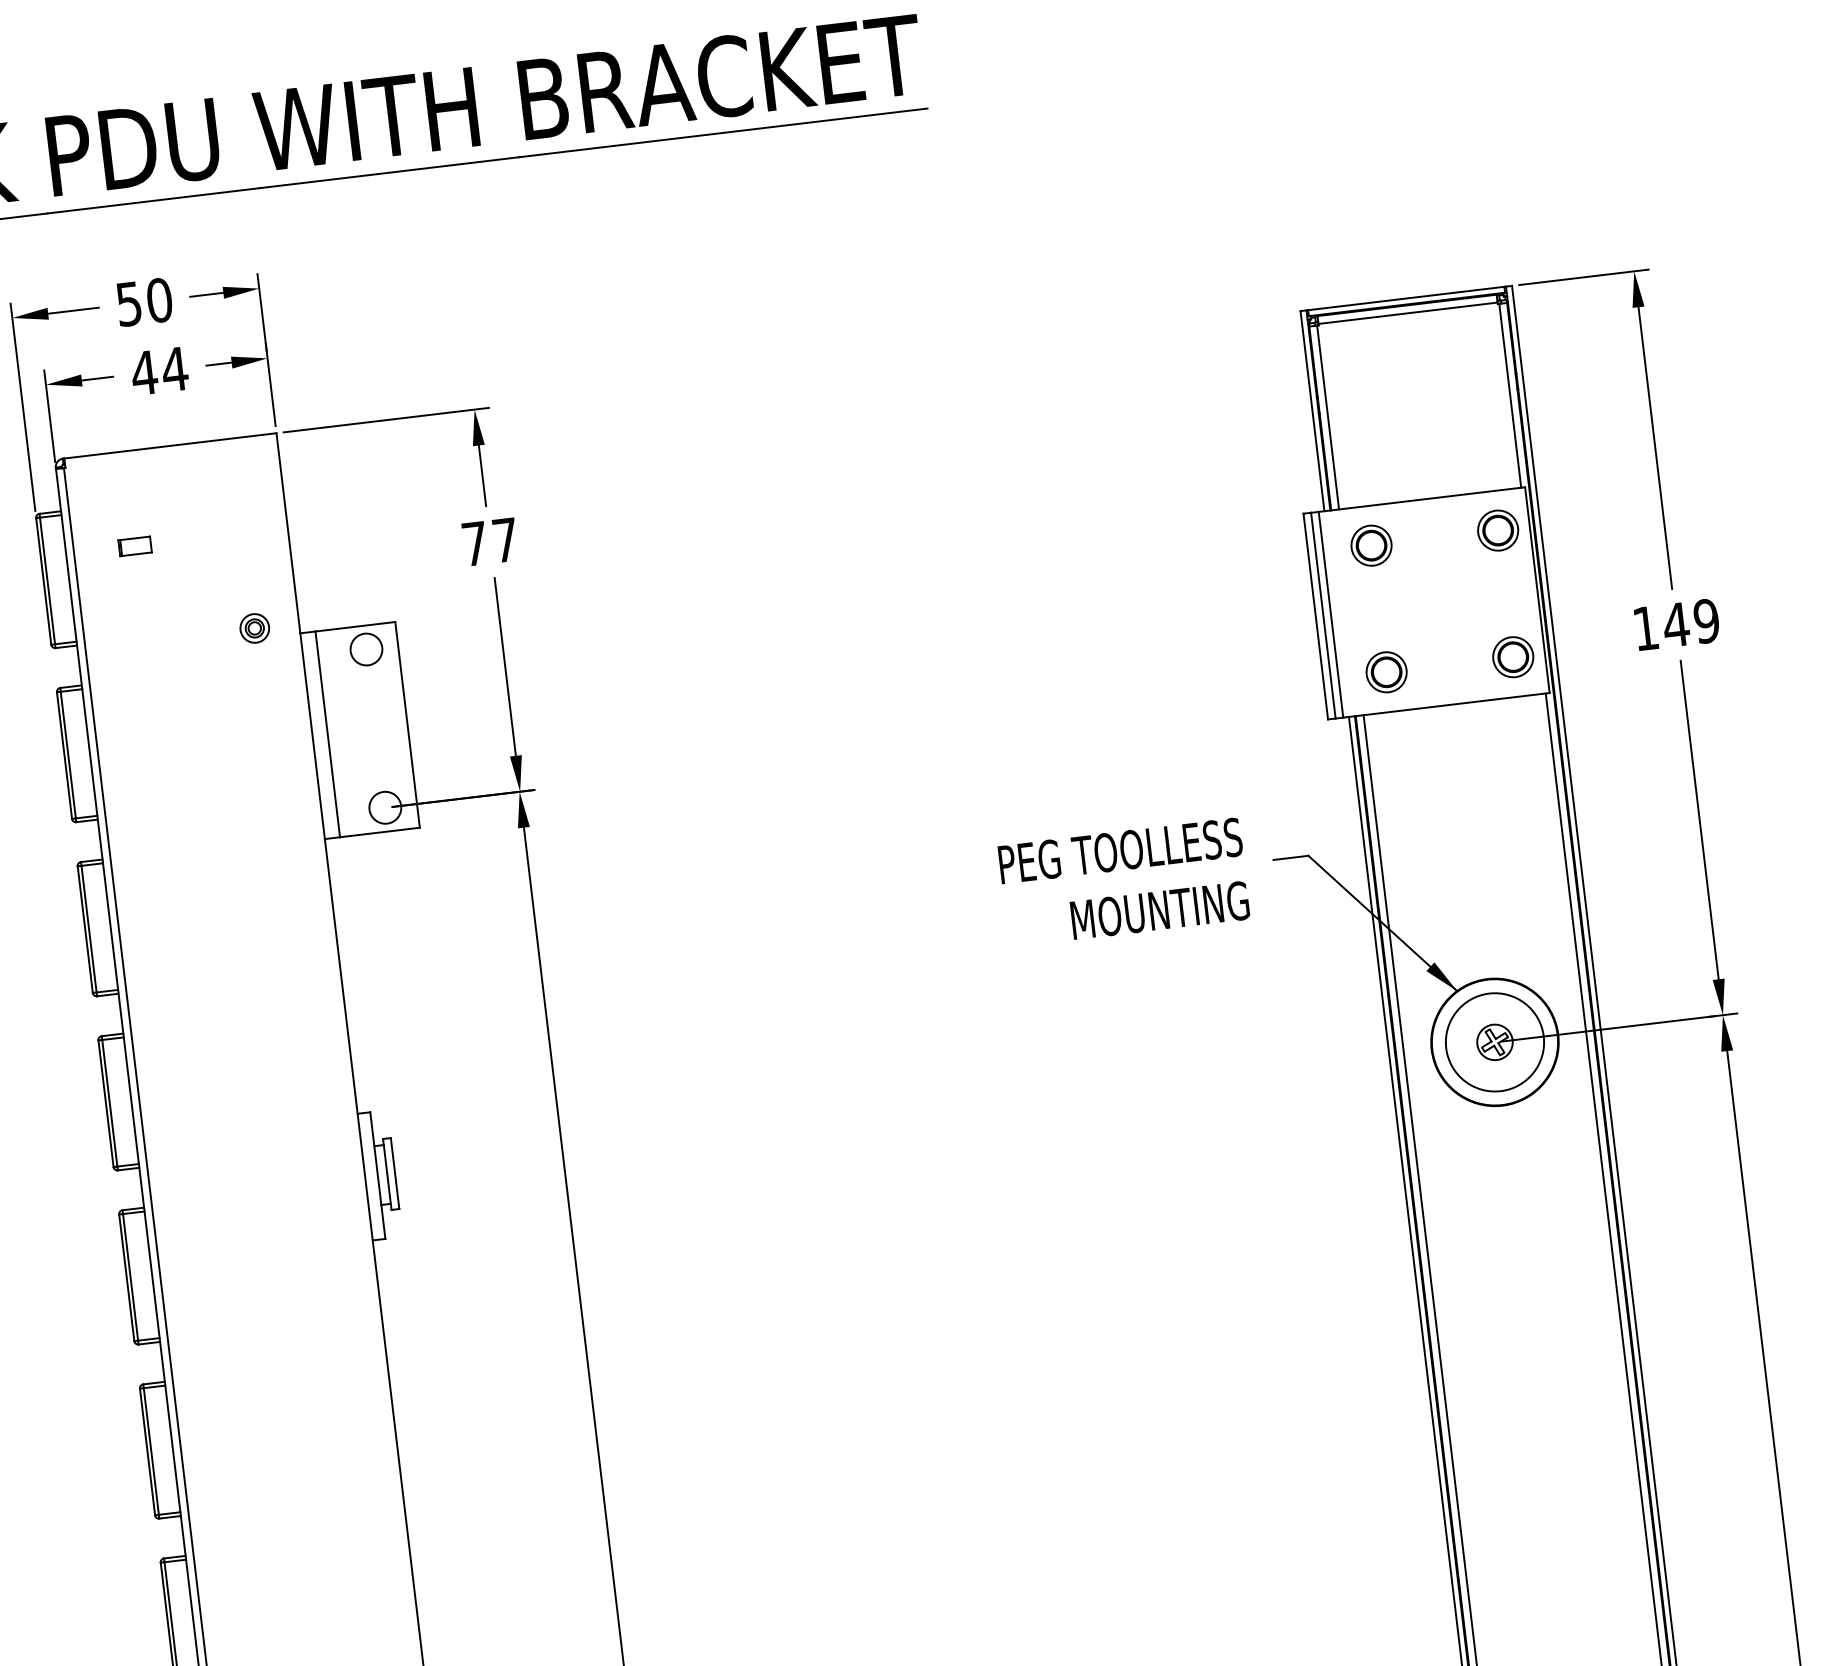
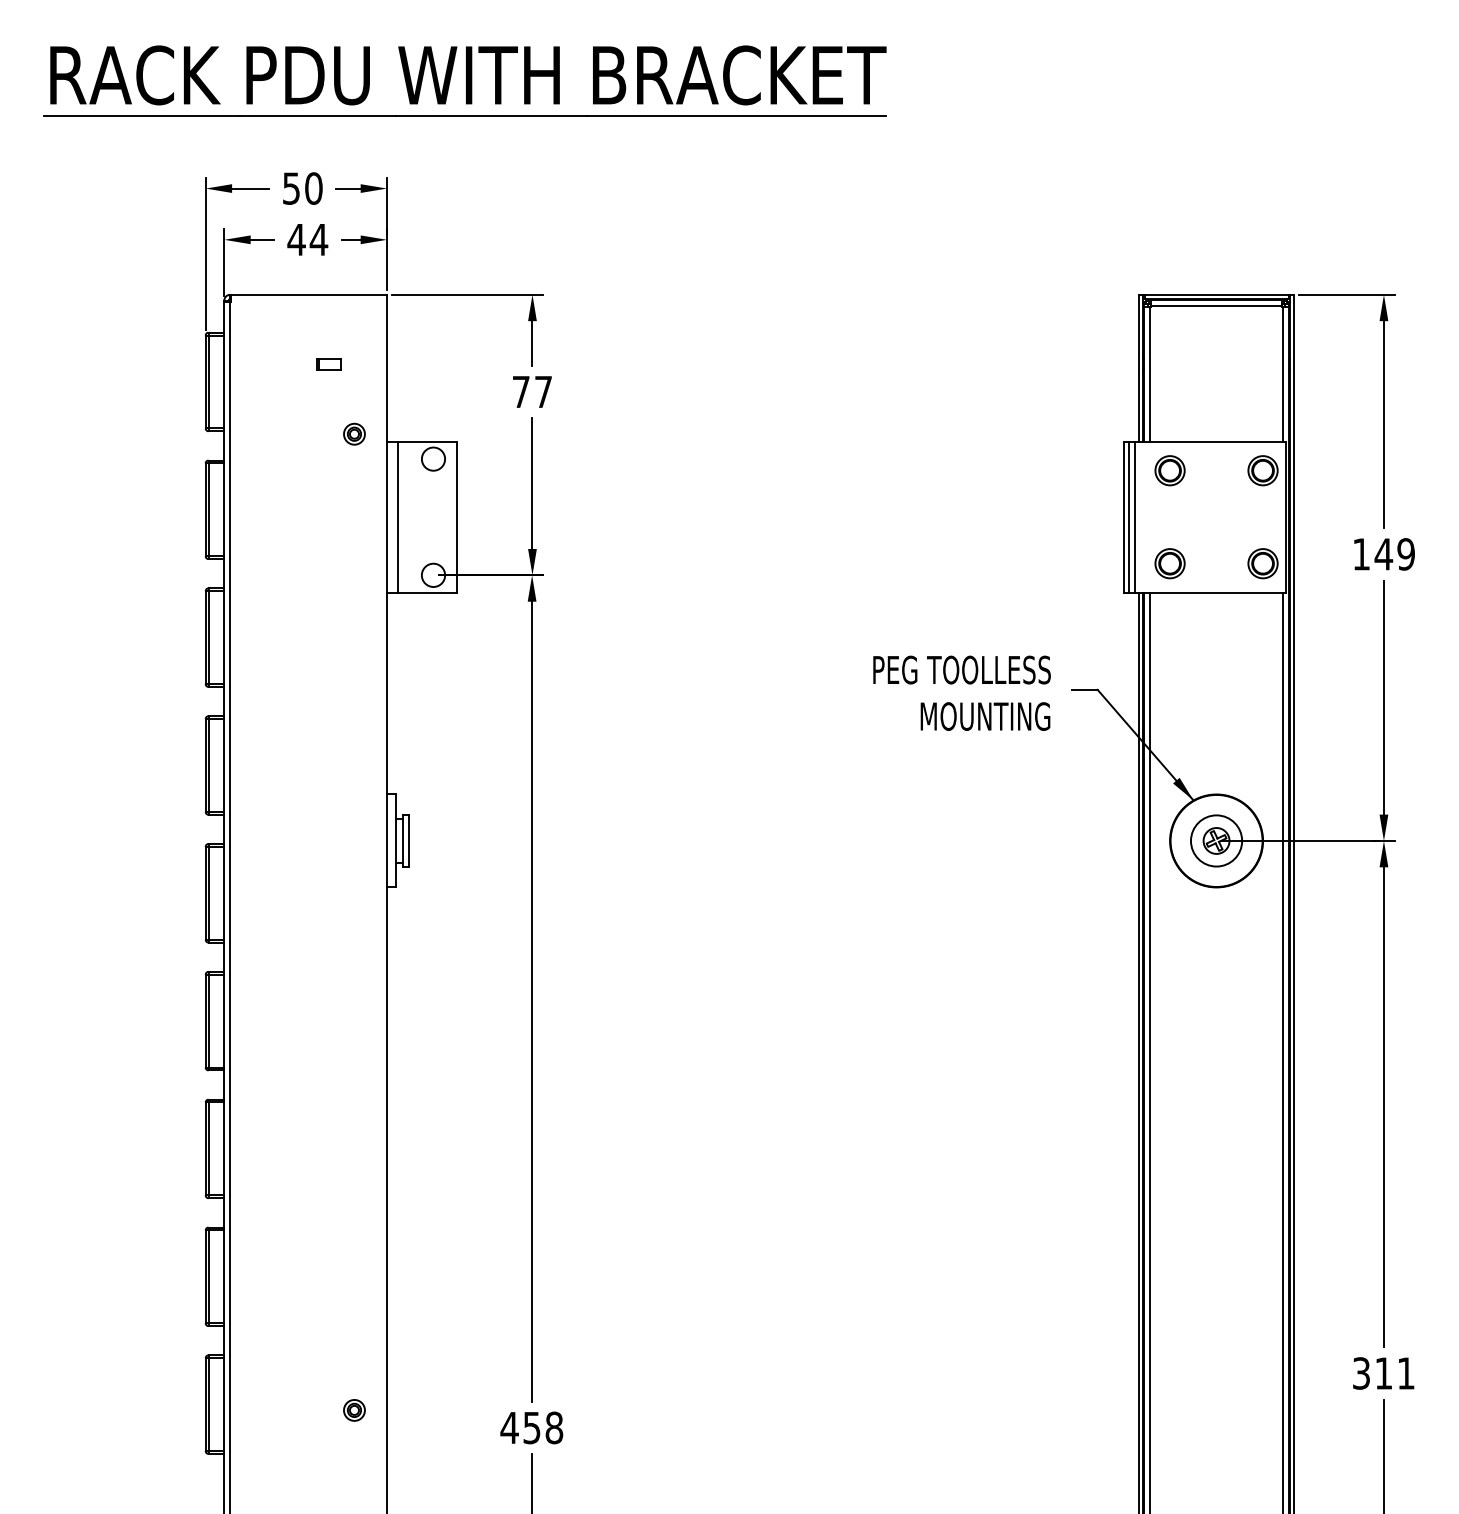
part: (134, 546) -> (328, 364), moved
circle: (1494, 1041) -> (1216, 840), size x0.71

